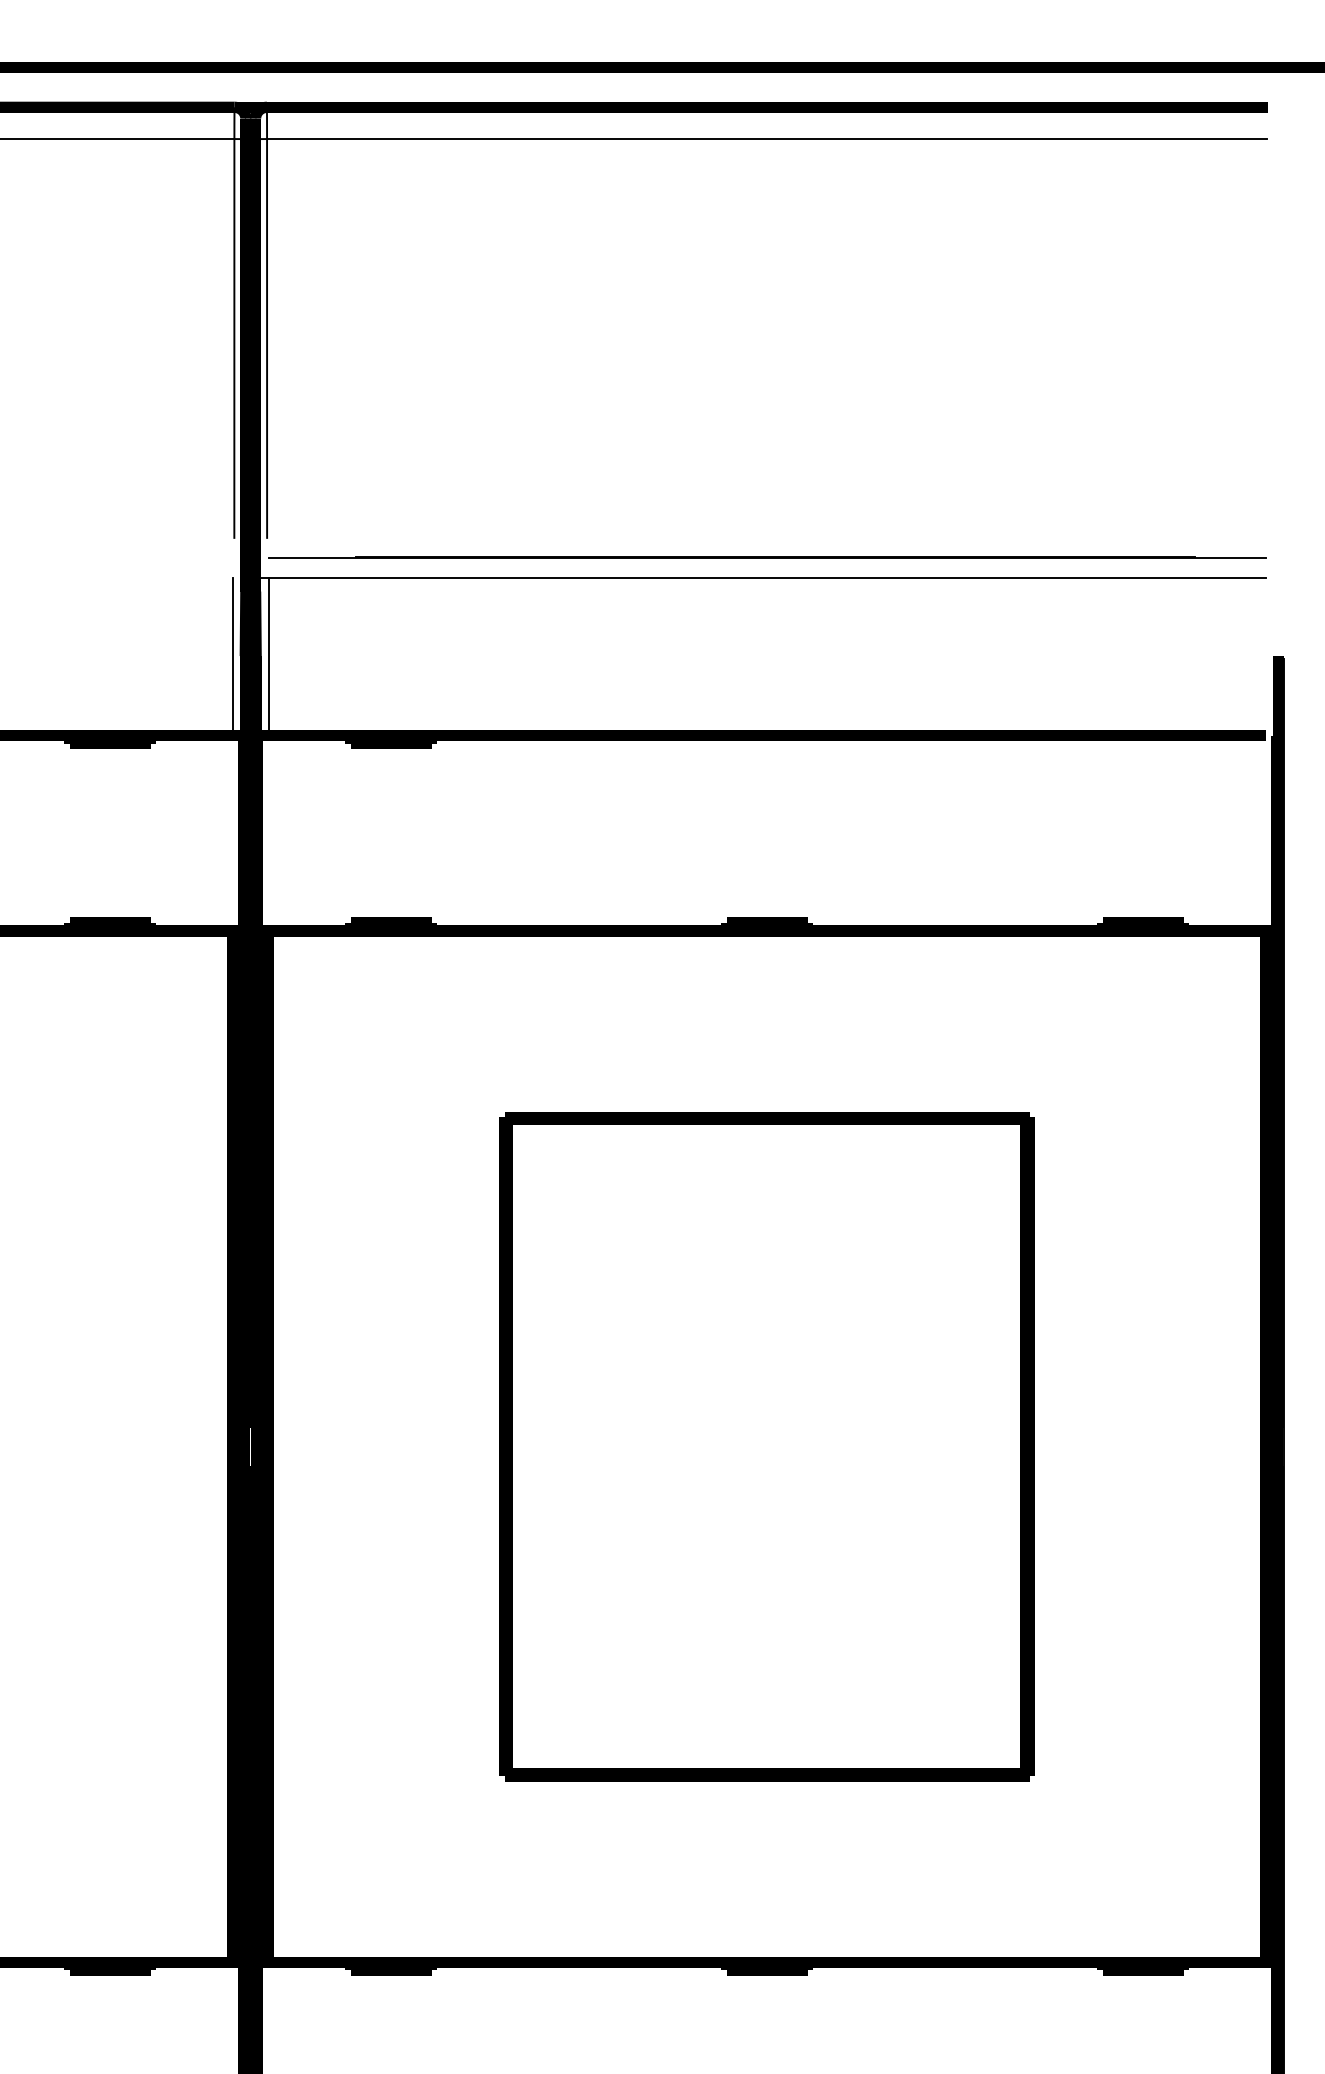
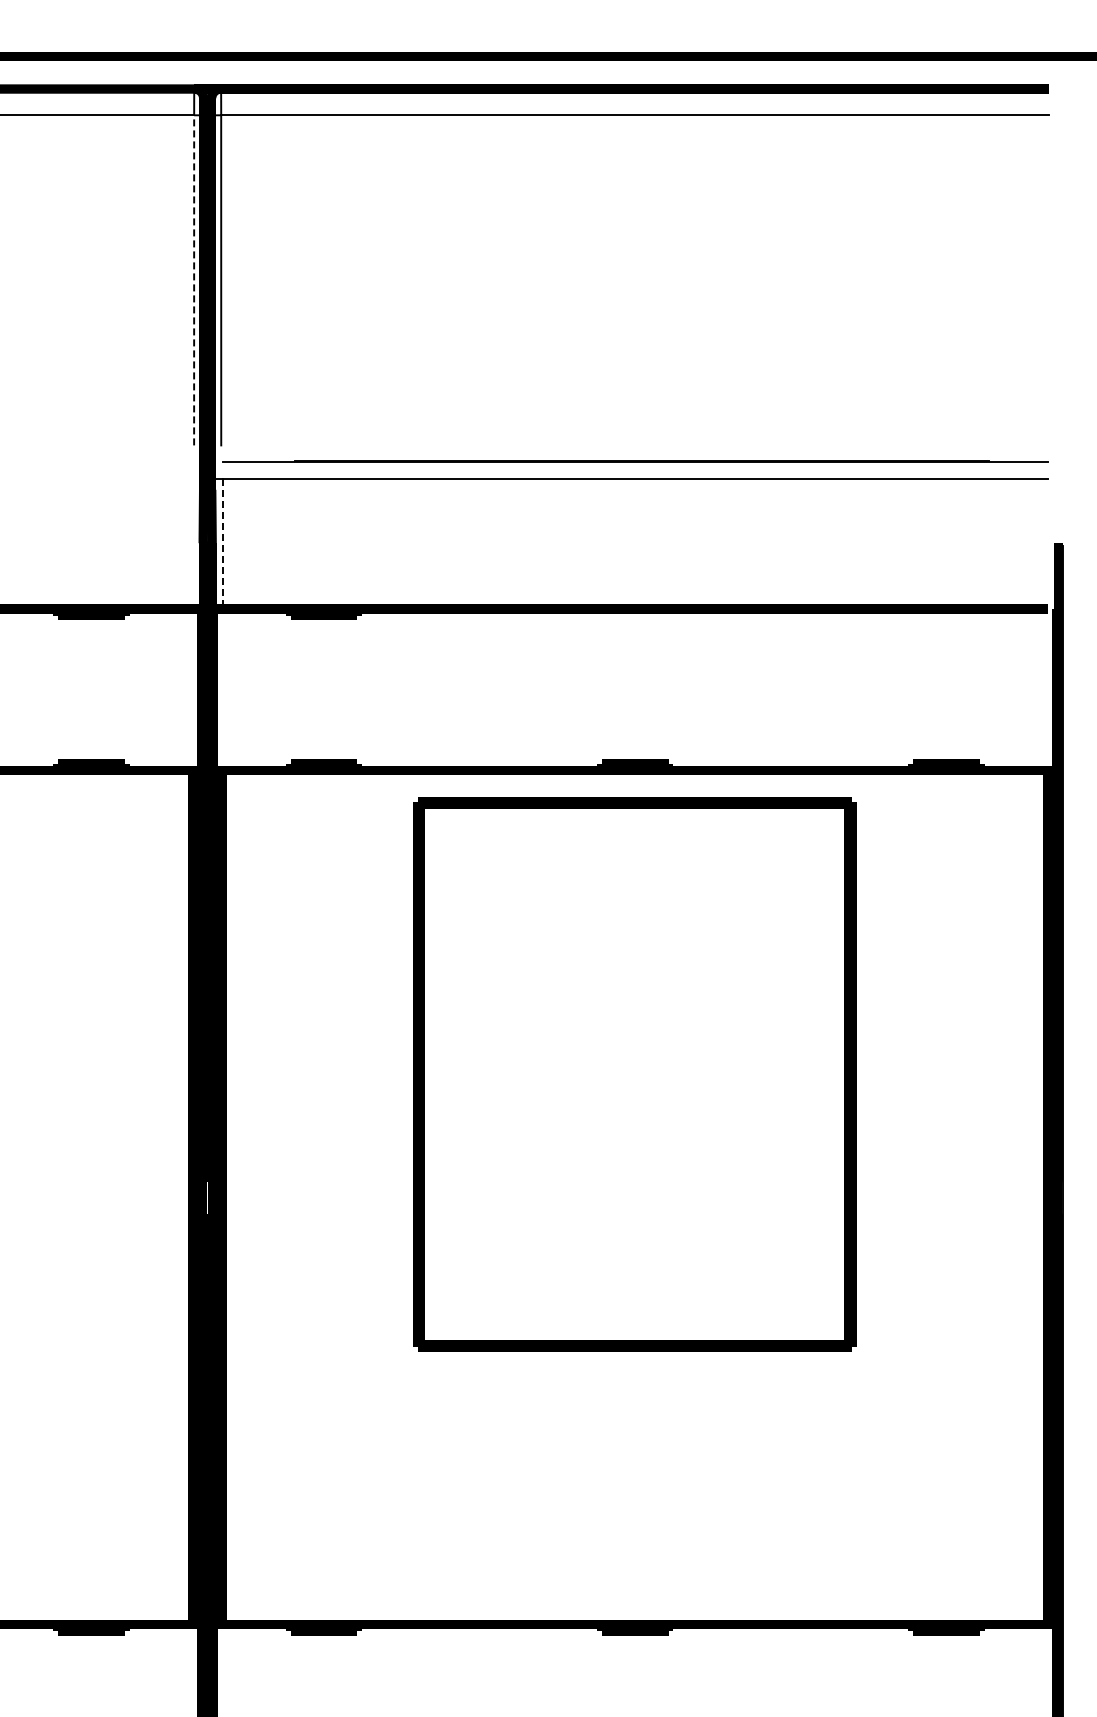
line: (234, 337) -> (194, 279), solid -> dashed
line: (232, 656) -> (192, 543), removed
line: (268, 657) -> (222, 544), solid -> dashed
part: (766, 1446) -> (634, 1074), moved

